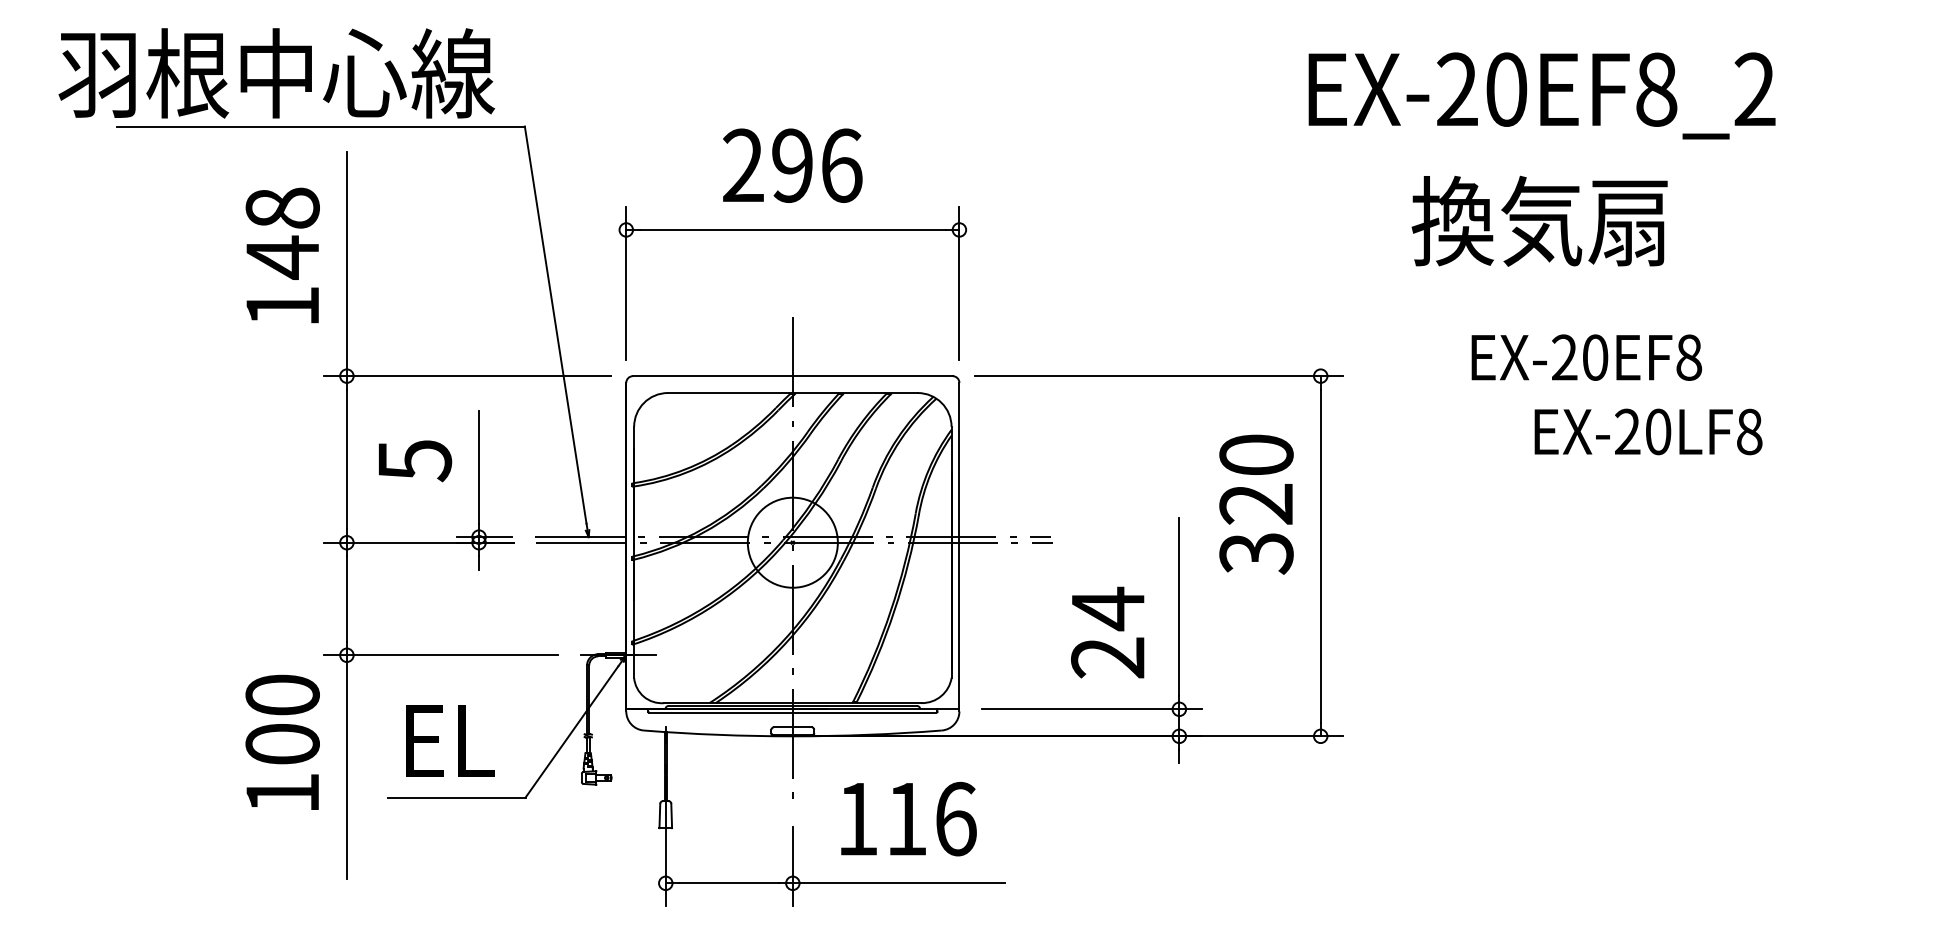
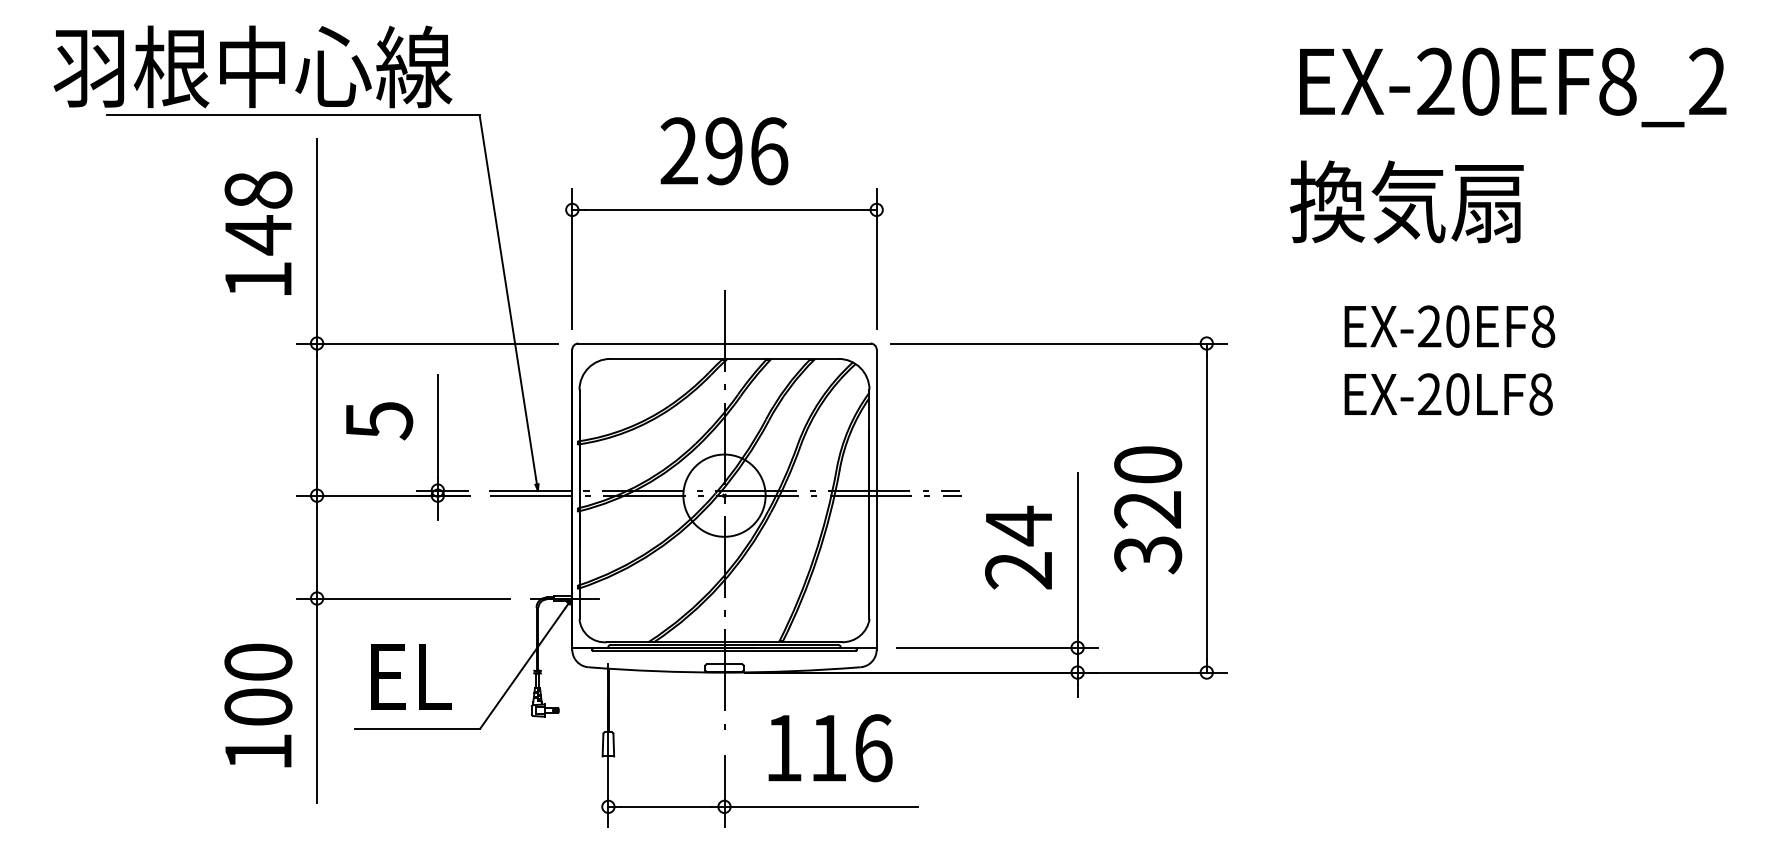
text: (1541, 95) -> (1512, 87), moved
text: (1648, 431) -> (1448, 394), moved
text: (1256, 504) -> (1148, 510), moved
text: (1107, 632) -> (1018, 547), moved
text: (282, 741) -> (258, 704), moved

